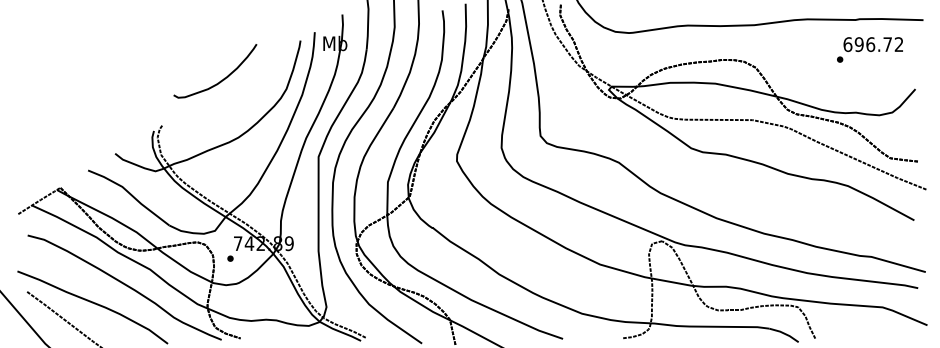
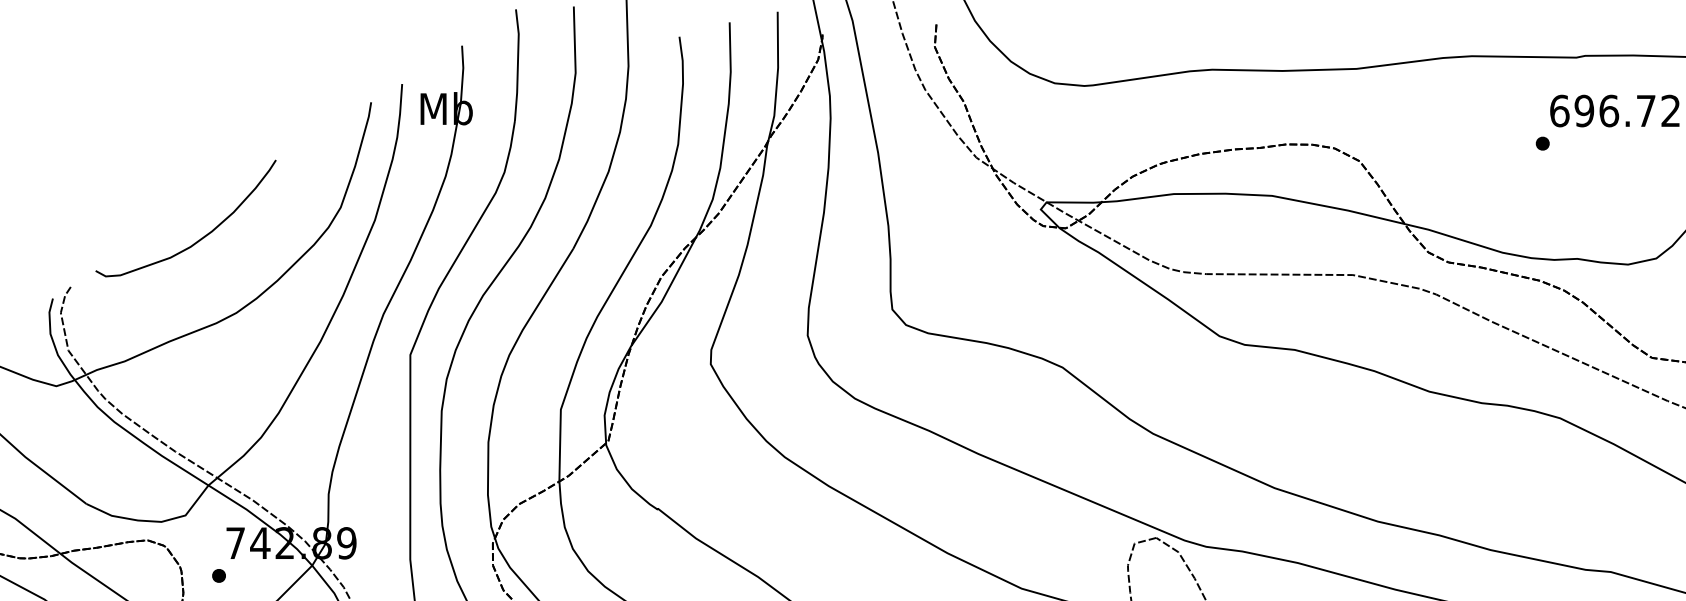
curve: (220, 80) -> (197, 238), moved

